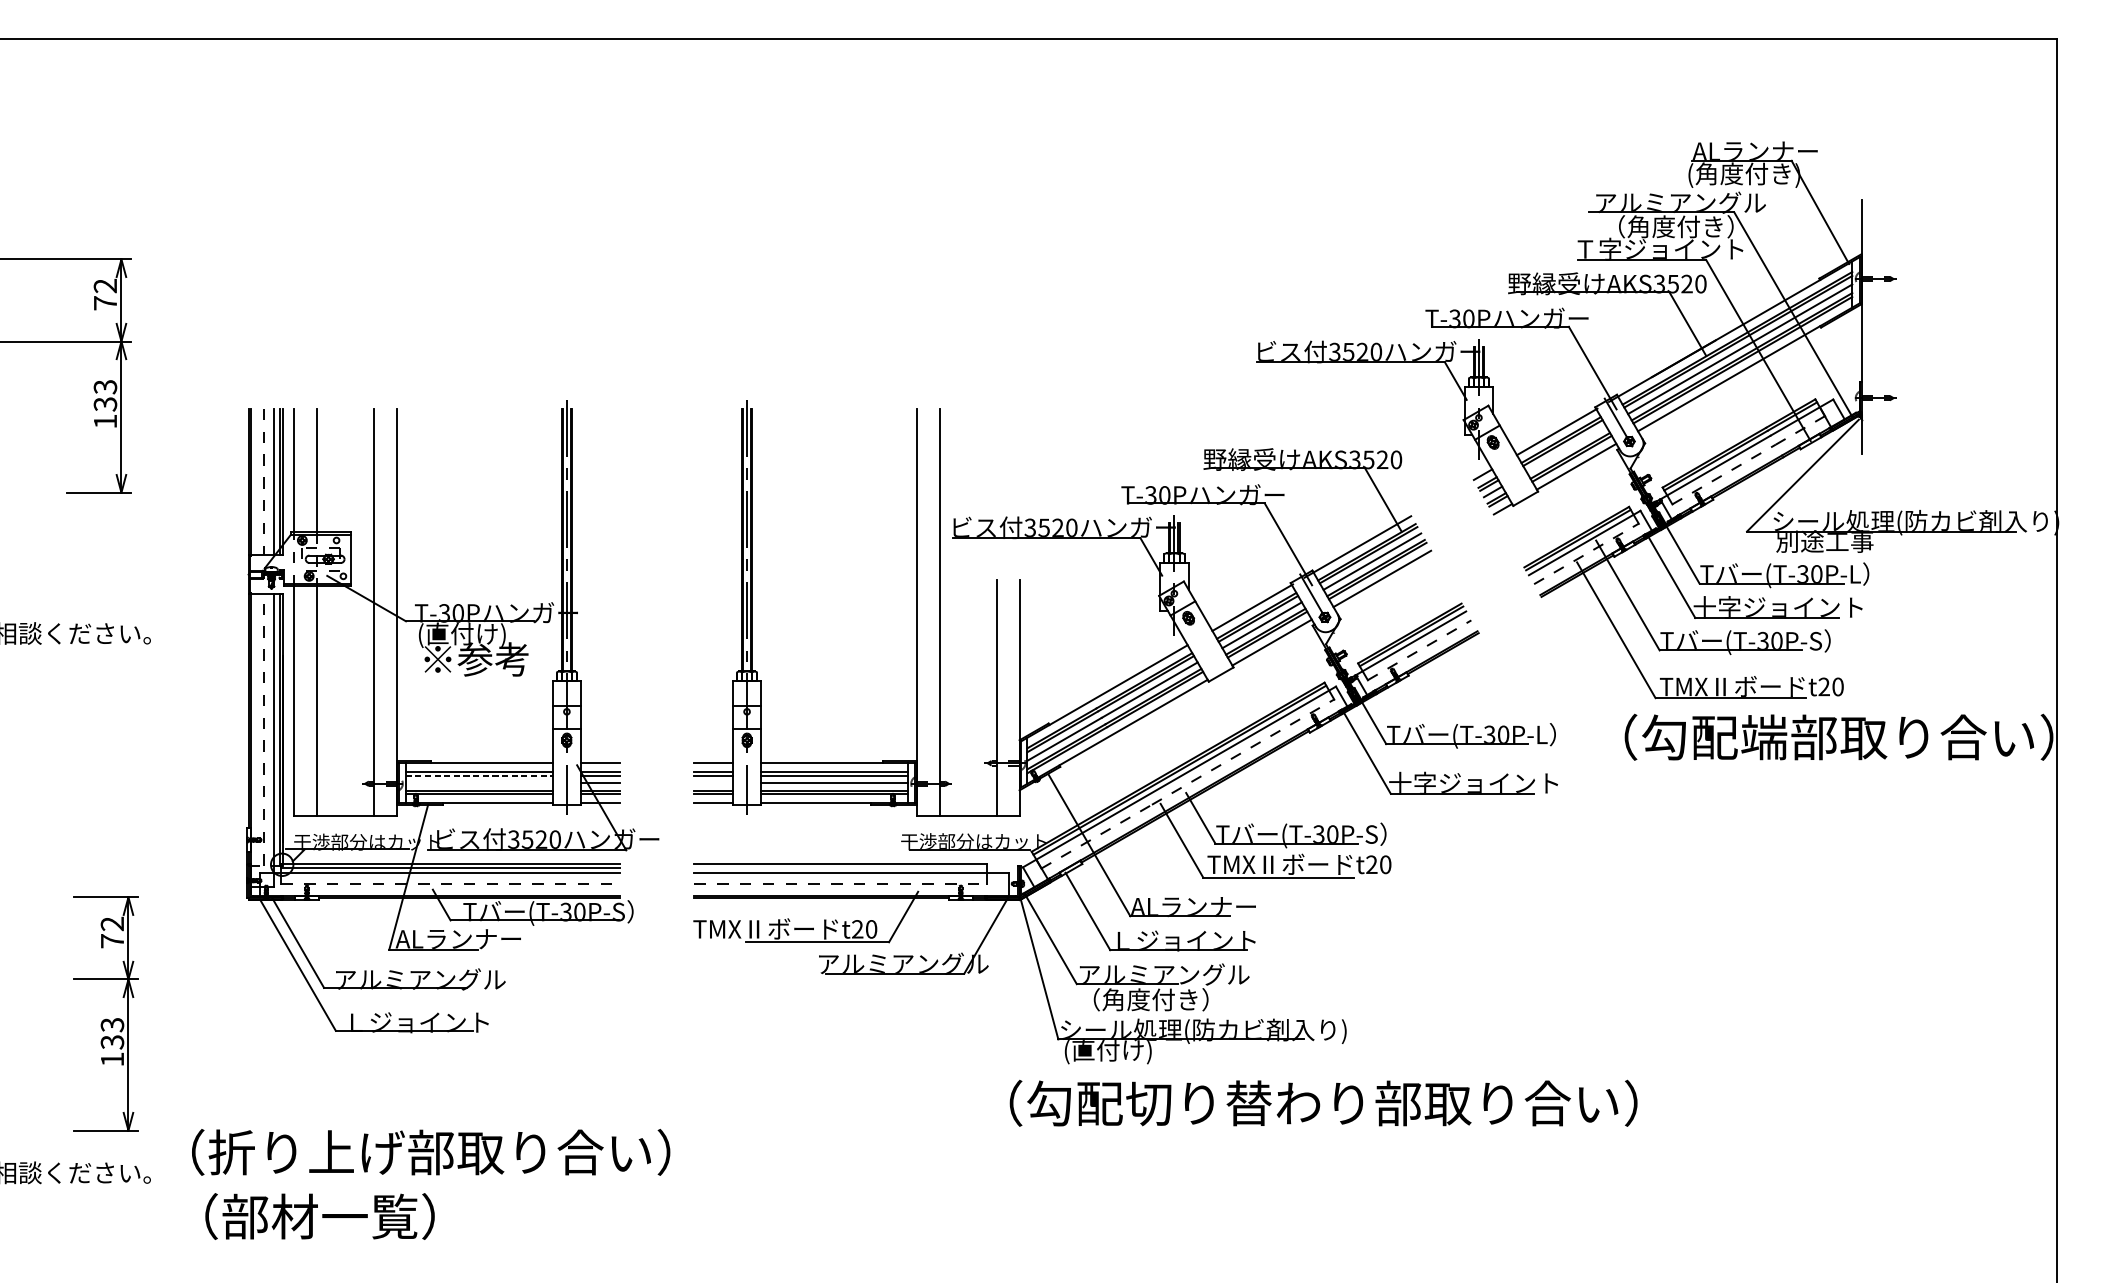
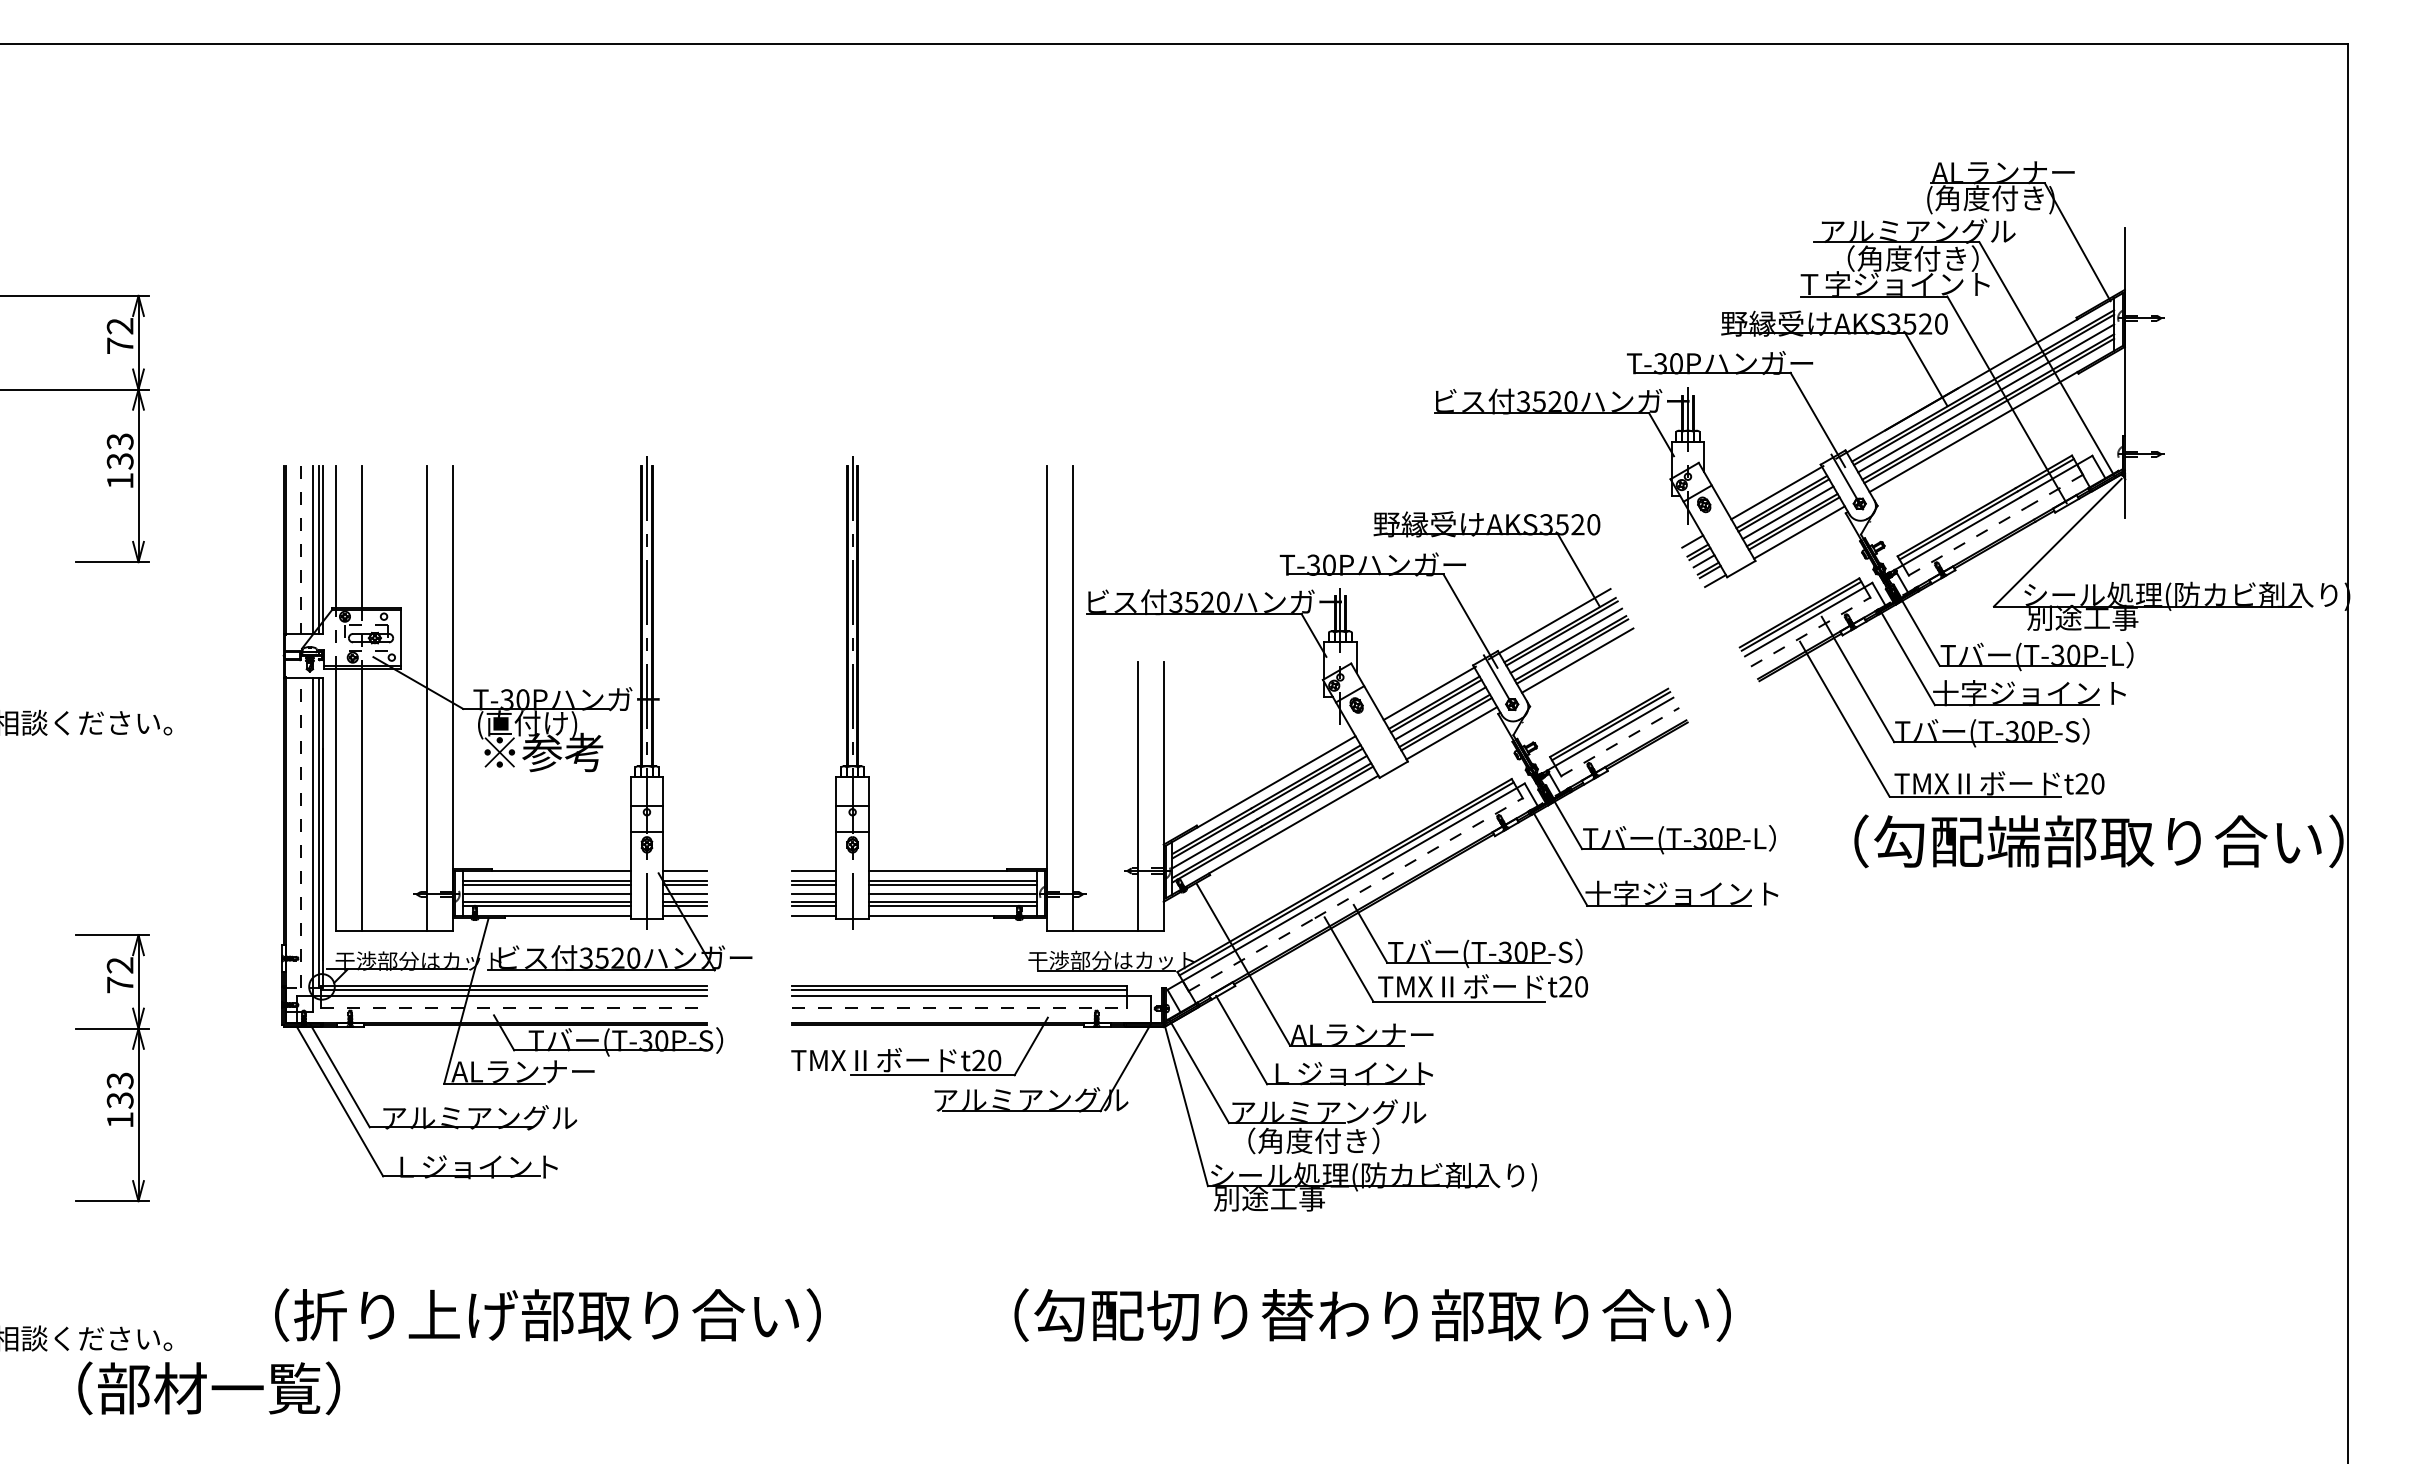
line: (1566, 449) -> (1787, 512), added
line: (478, 775) -> (546, 885), dashed -> solid
line: (478, 782) -> (546, 893), added
line: (713, 782) -> (814, 893), added
line: (840, 867) -> (959, 990), added
part: (105, 1014) -> (112, 1068), moved
text: (1112, 1051) -> (1269, 1200), (直付け) -> 別途工事
text: (1323, 1102) -> (1372, 1314), moved
text: (430, 1151) -> (547, 1314), moved
text: (320, 1216) -> (209, 1388), moved

